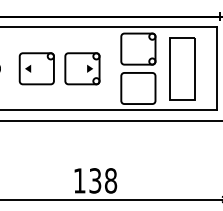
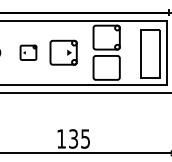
part: (36, 68) -> (28, 52), size x0.6
part: (182, 68) -> (150, 54), moved
text: (111, 180) -> (86, 138), 138 -> 135

